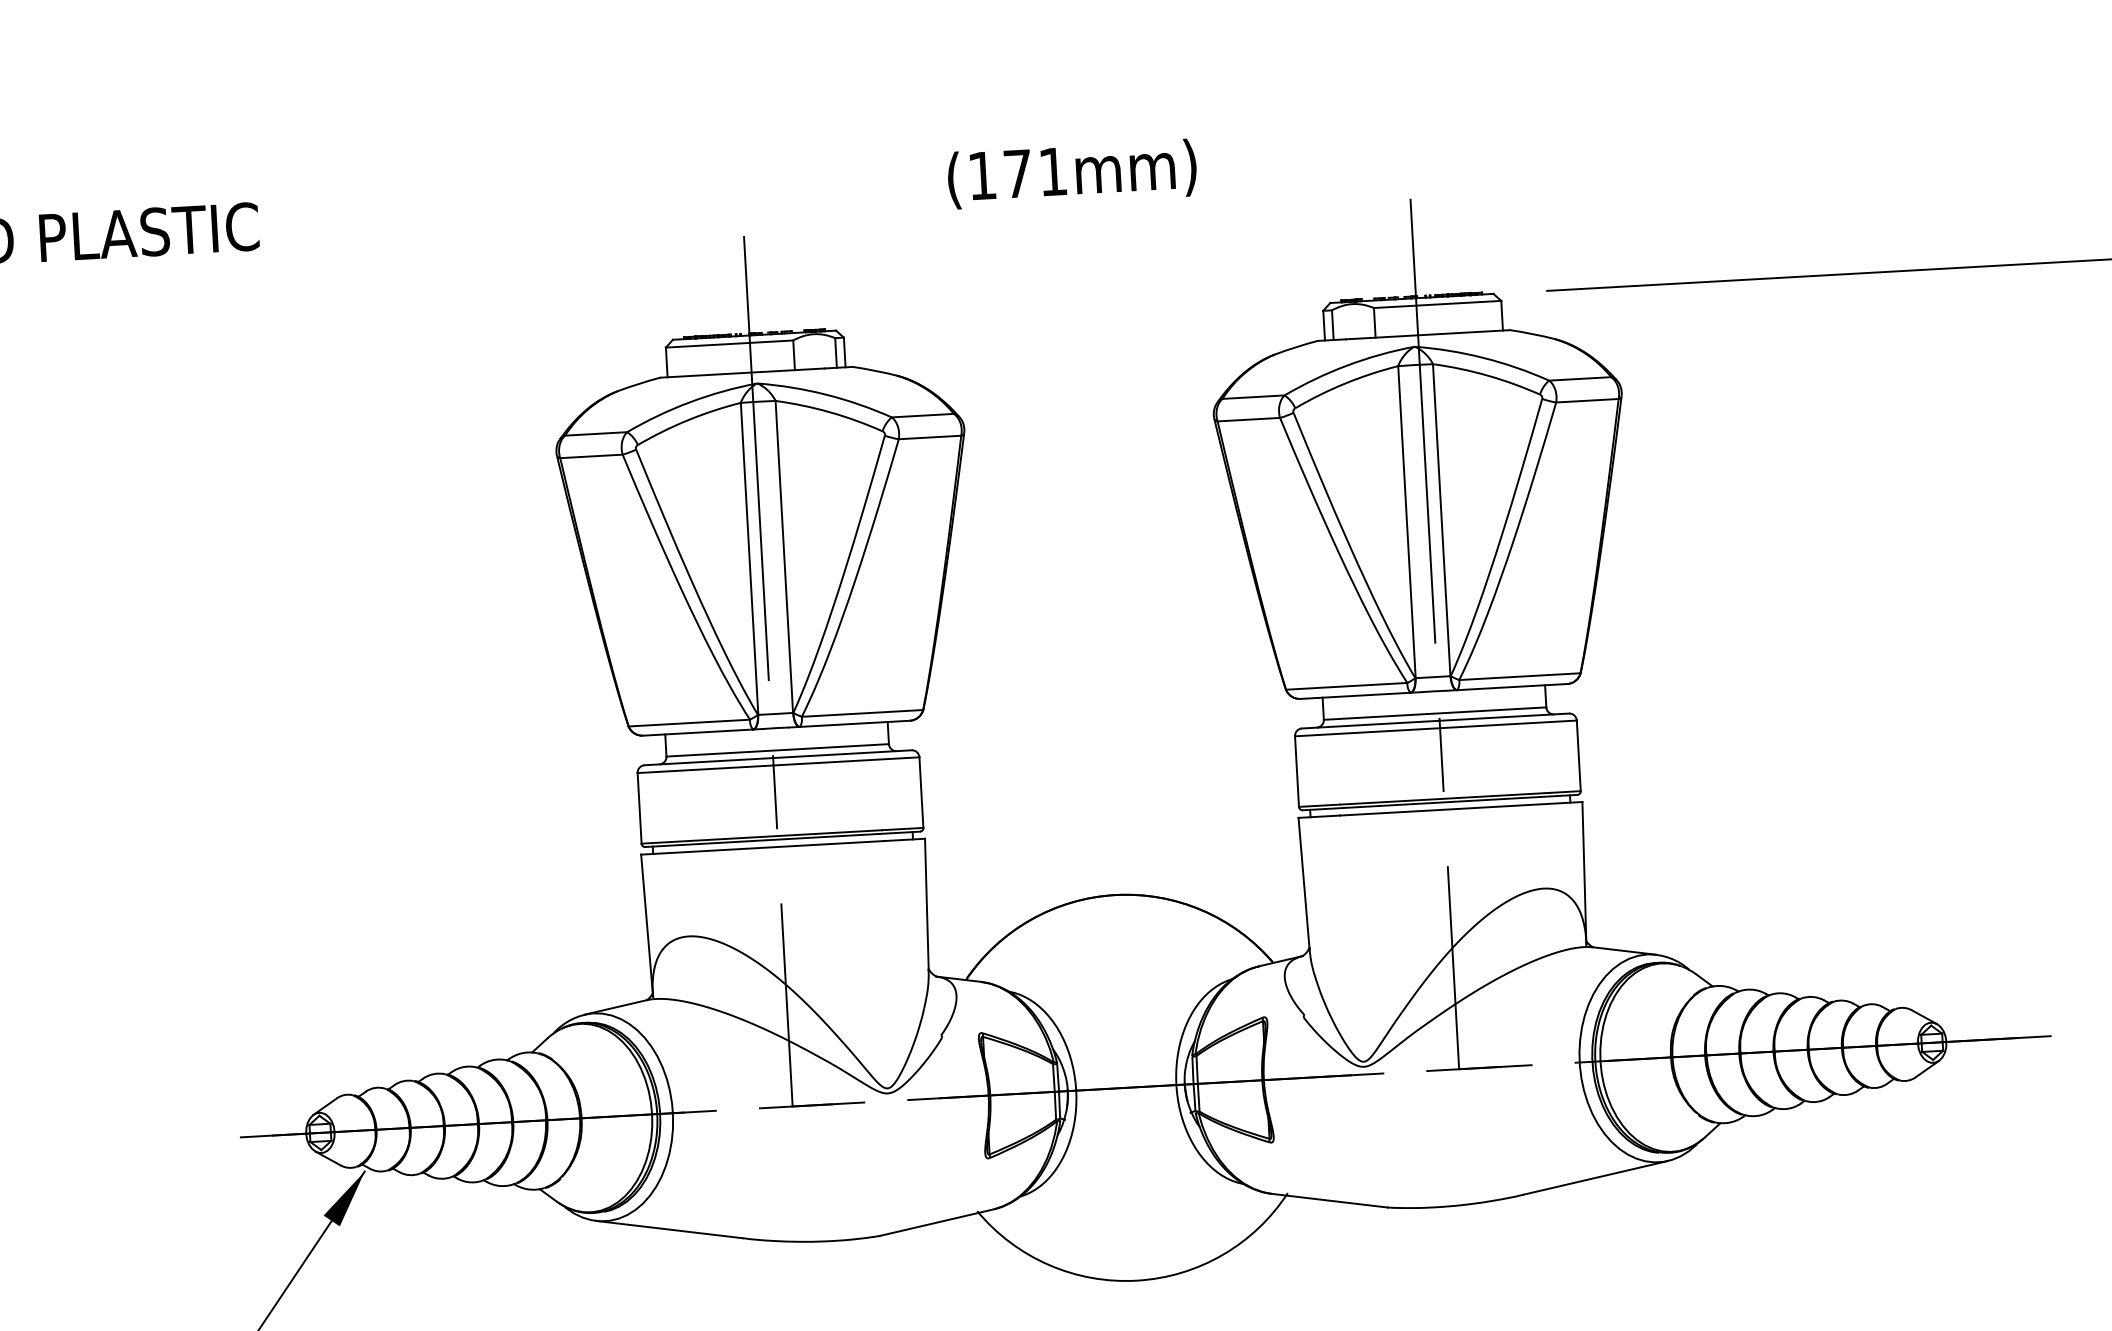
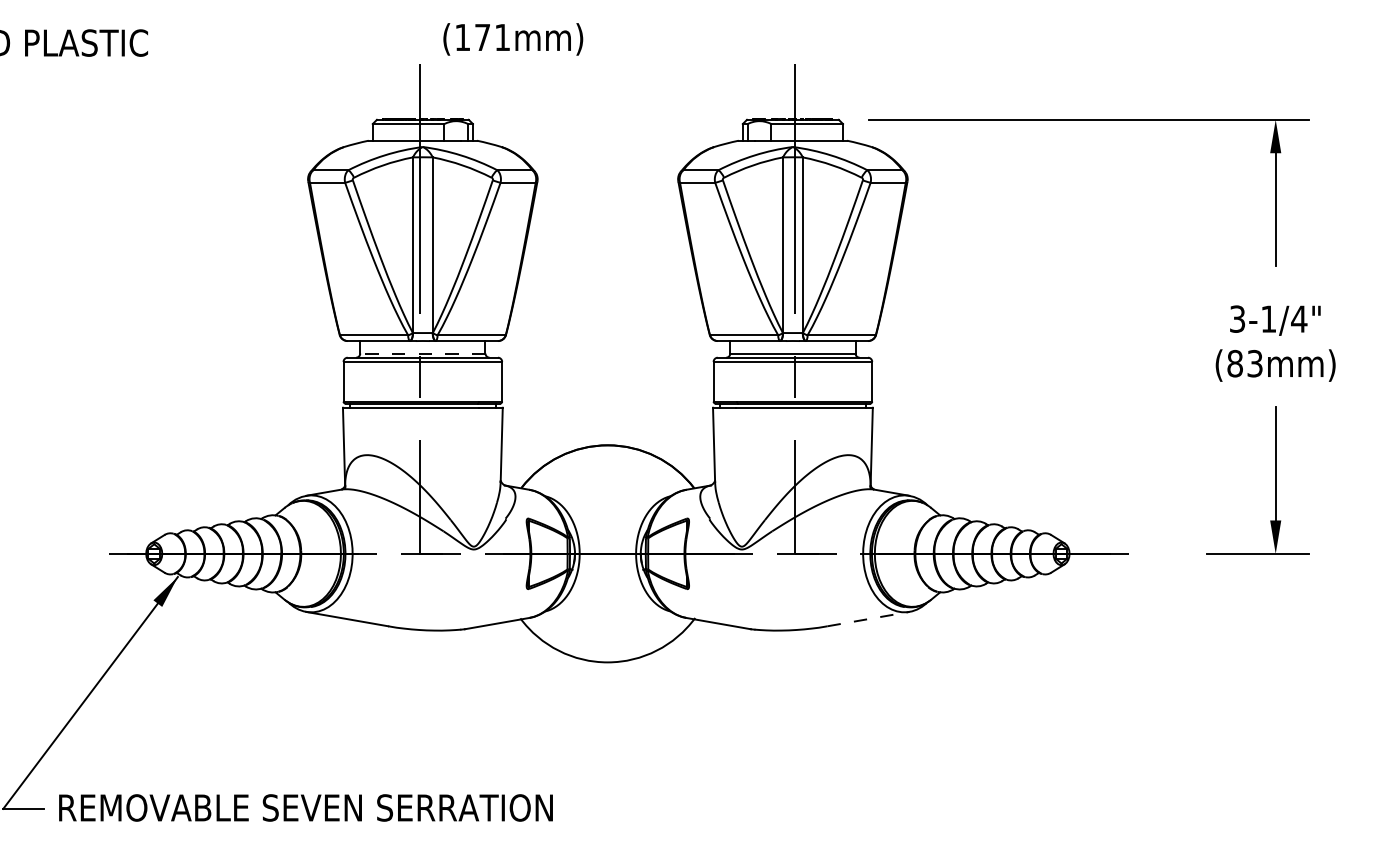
text: (1072, 174) -> (513, 39), moved
line: (777, 750) -> (422, 353), solid -> dashed
line: (1595, 1178) -> (868, 619), solid -> dashed

